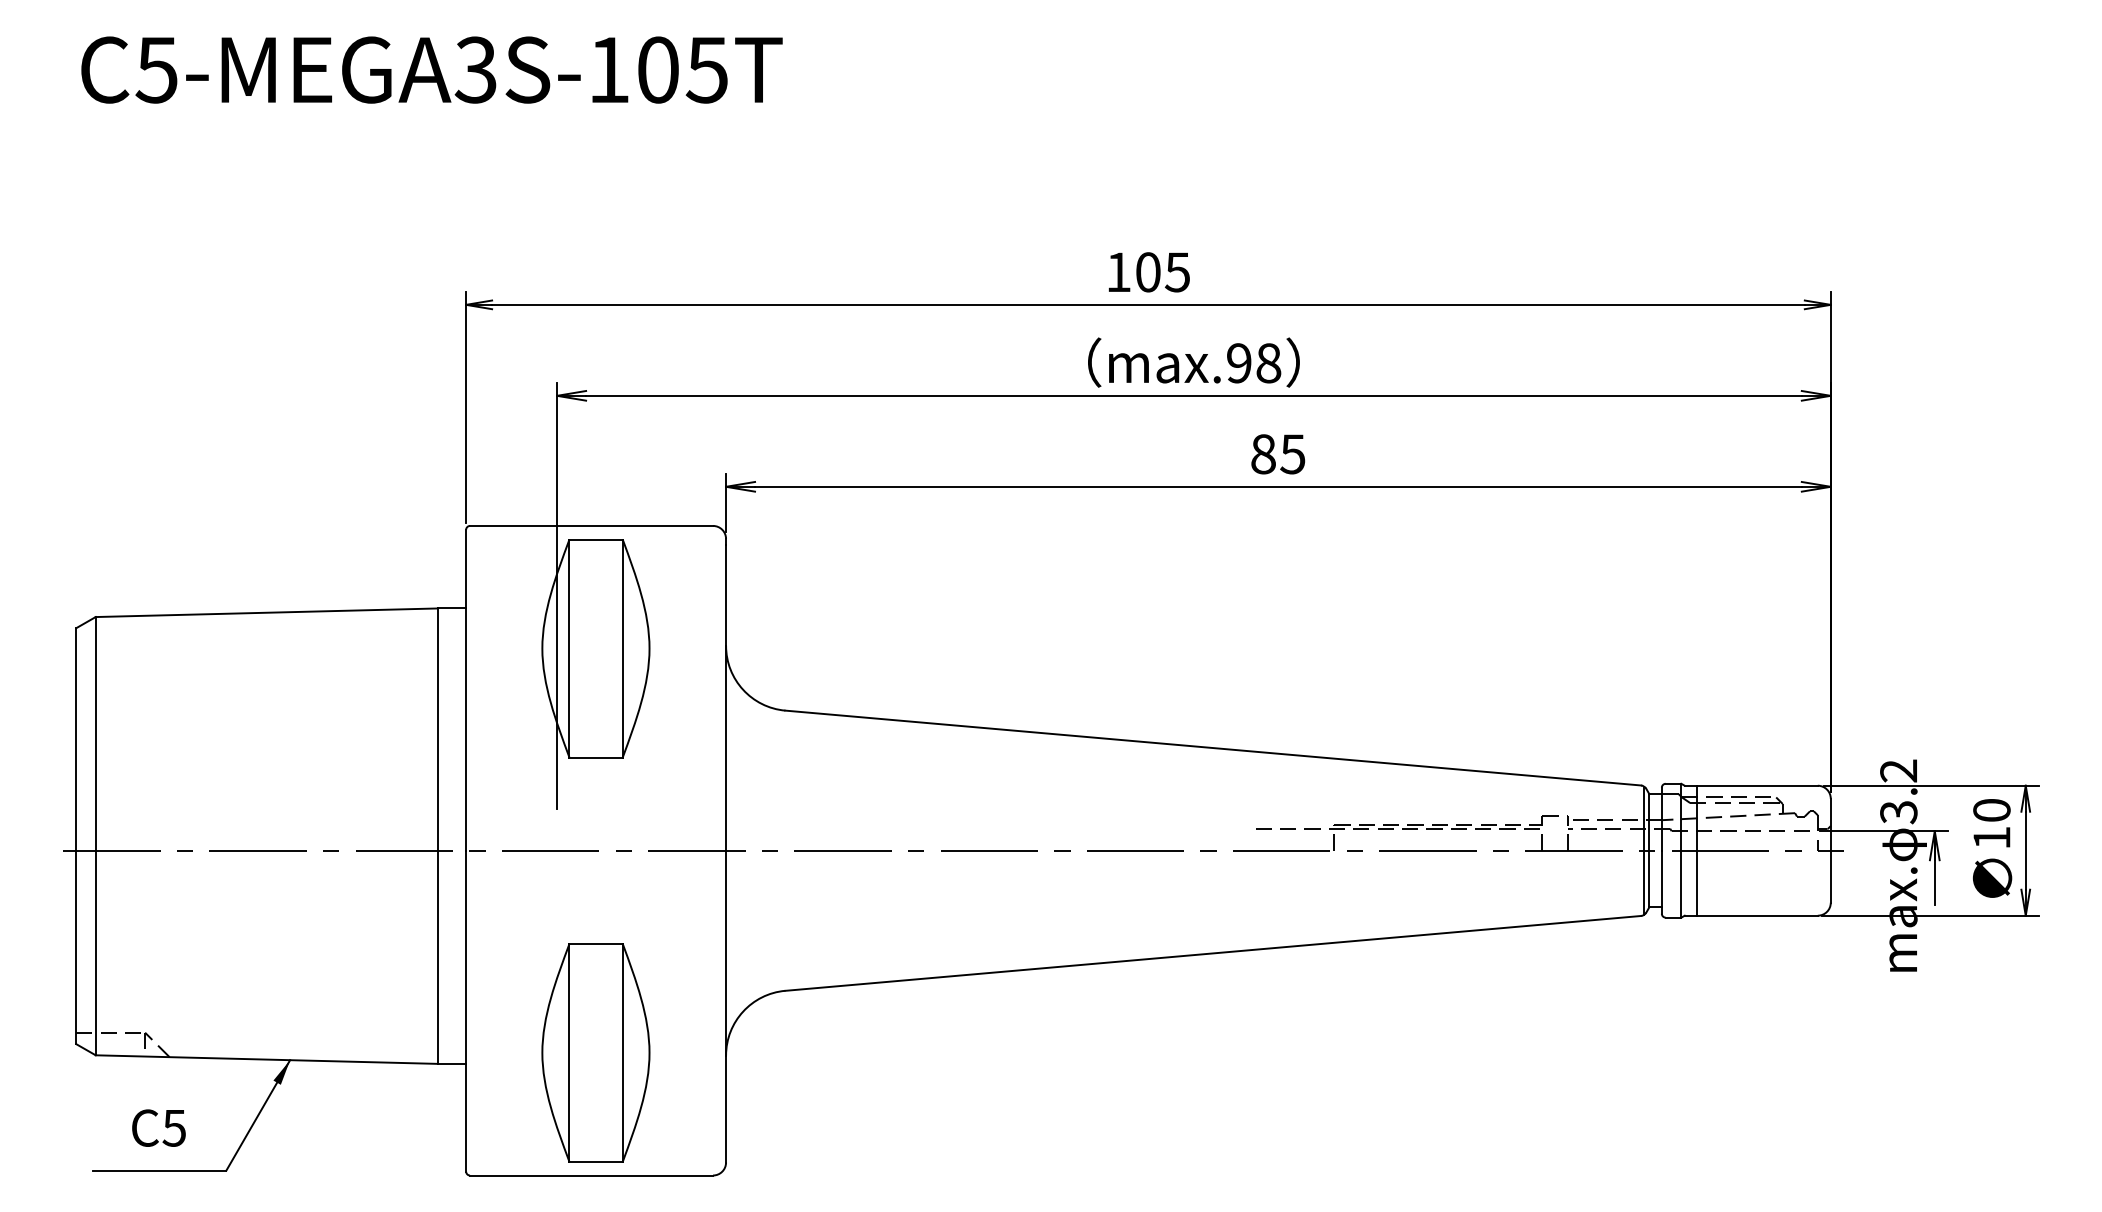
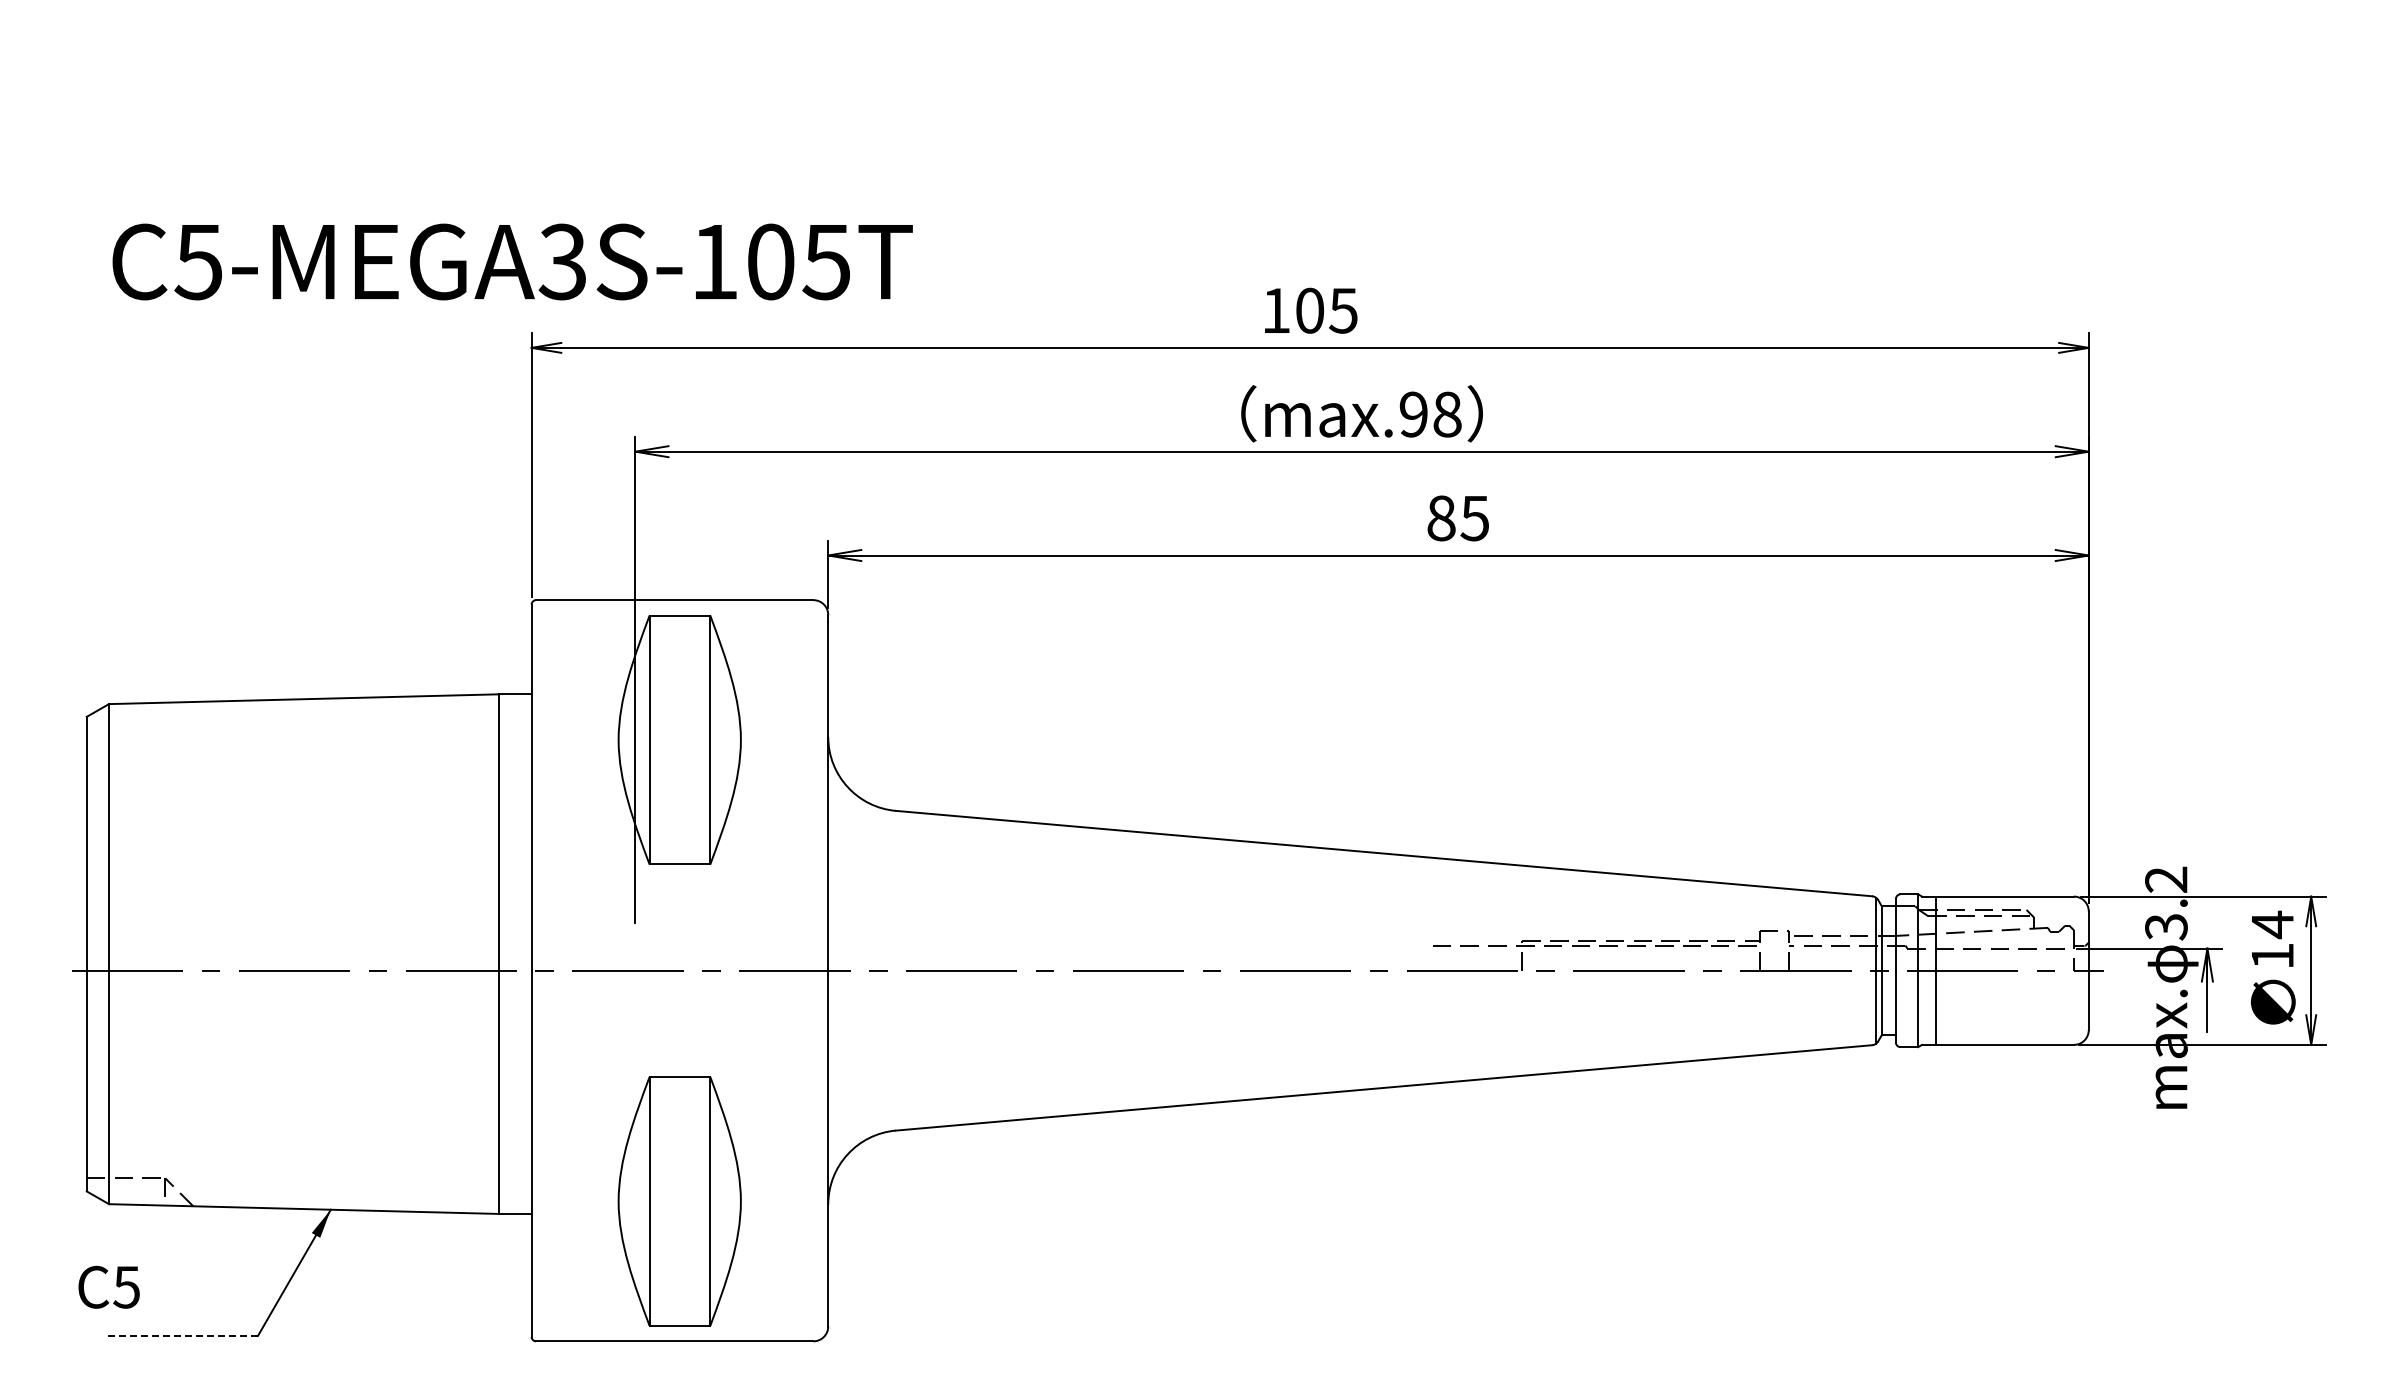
text: (431, 69) -> (512, 261), moved
text: (1991, 810) -> (2272, 924), 10 -> 14
text: (158, 1127) -> (108, 1286), moved
line: (159, 1170) -> (181, 1335), solid -> dashed

